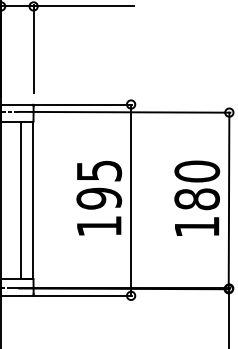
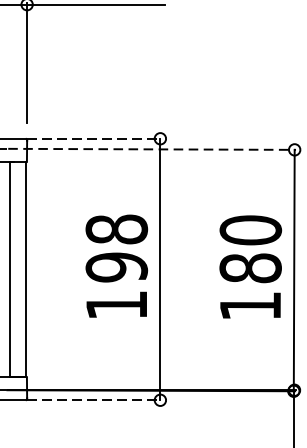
line: (83, 104) -> (95, 138), solid -> dashed
line: (125, 112) -> (152, 149), solid -> dashed
text: (99, 170) -> (117, 228), 195 -> 198
line: (83, 295) -> (95, 399), solid -> dashed

